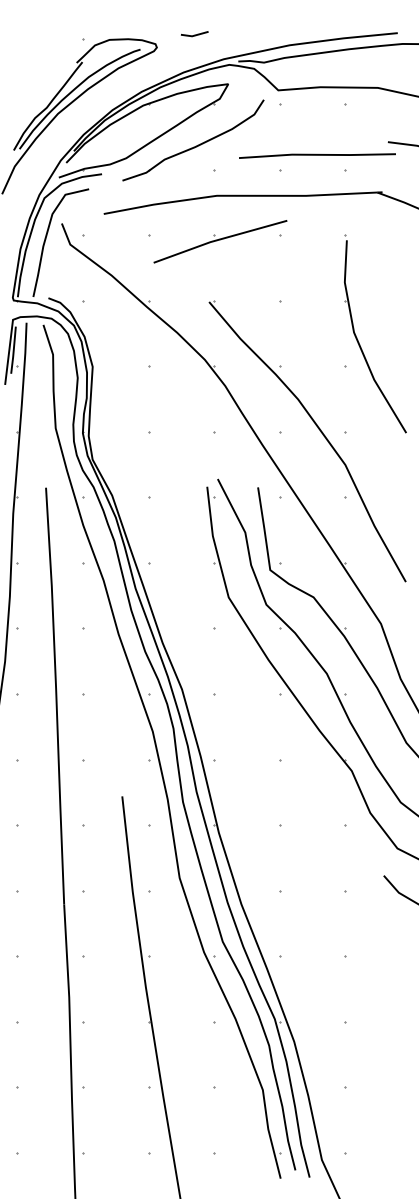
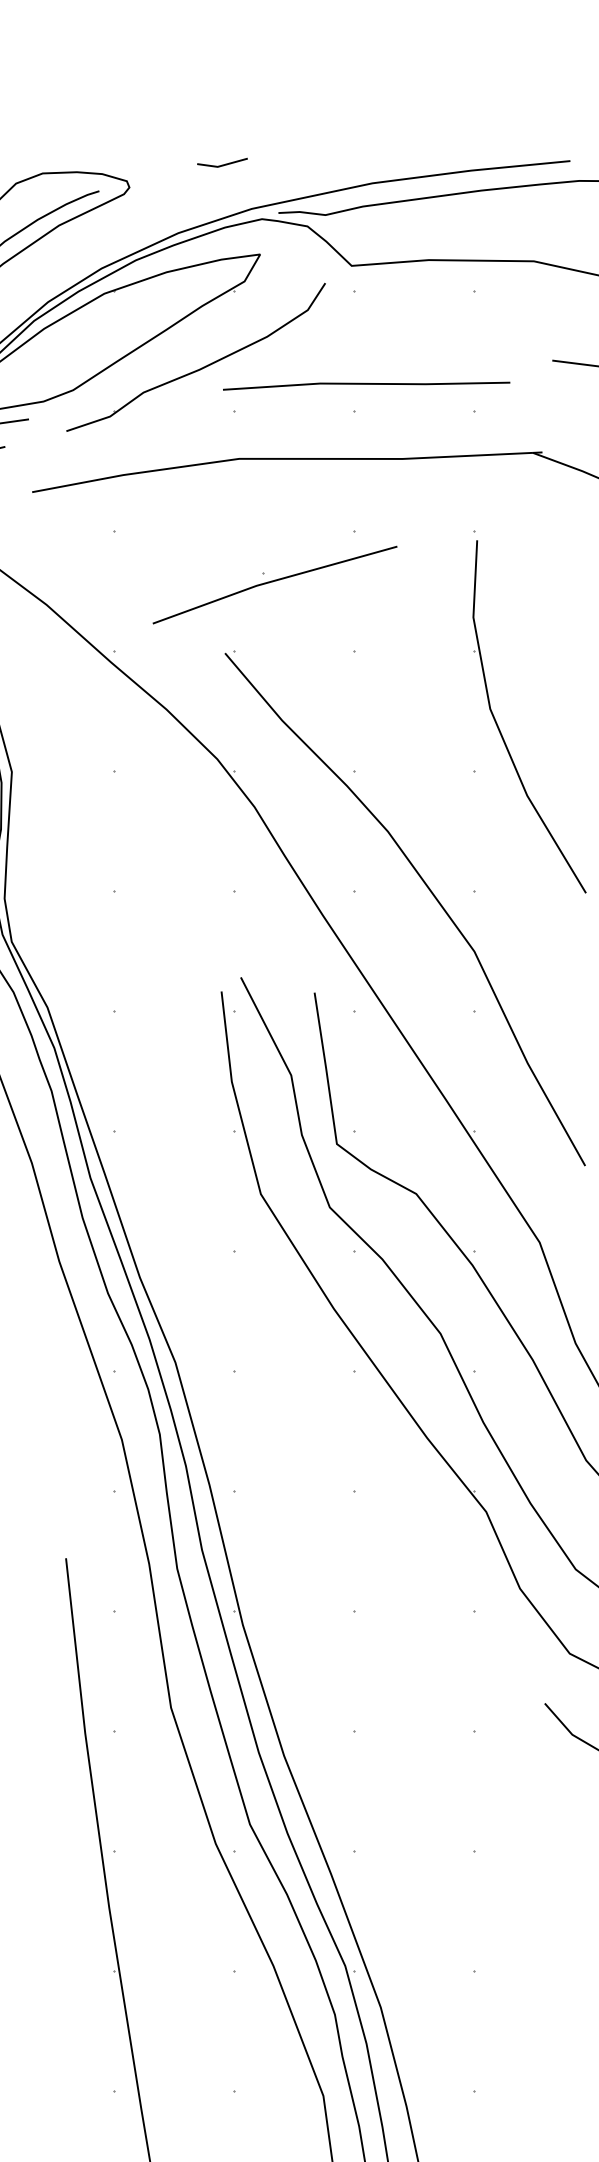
line: (194, 34) -> (222, 163), moved
line: (317, 155) -> (366, 385), moved
part: (220, 241) -> (275, 584), moved

